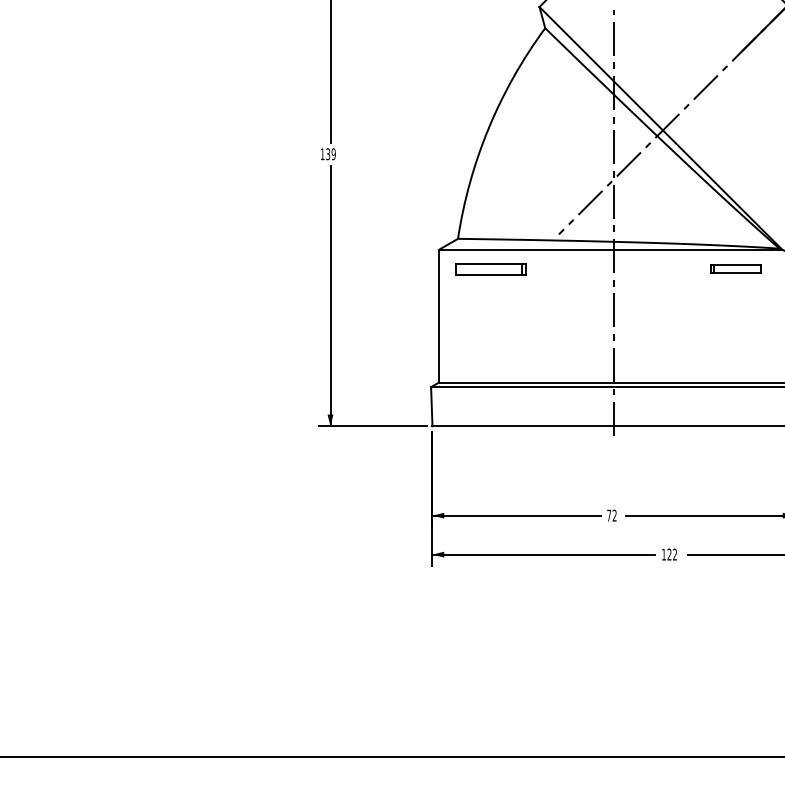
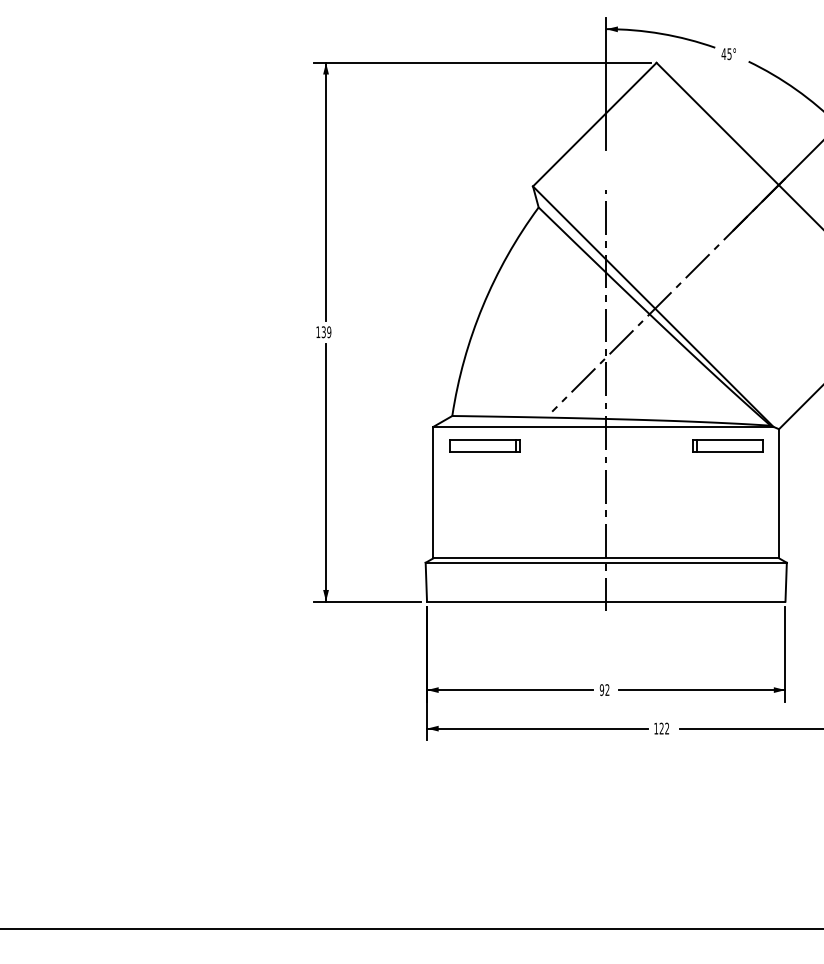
part: (735, 268) -> (727, 445), size x1.43
text: (608, 516) -> (601, 690), 72 -> 92

